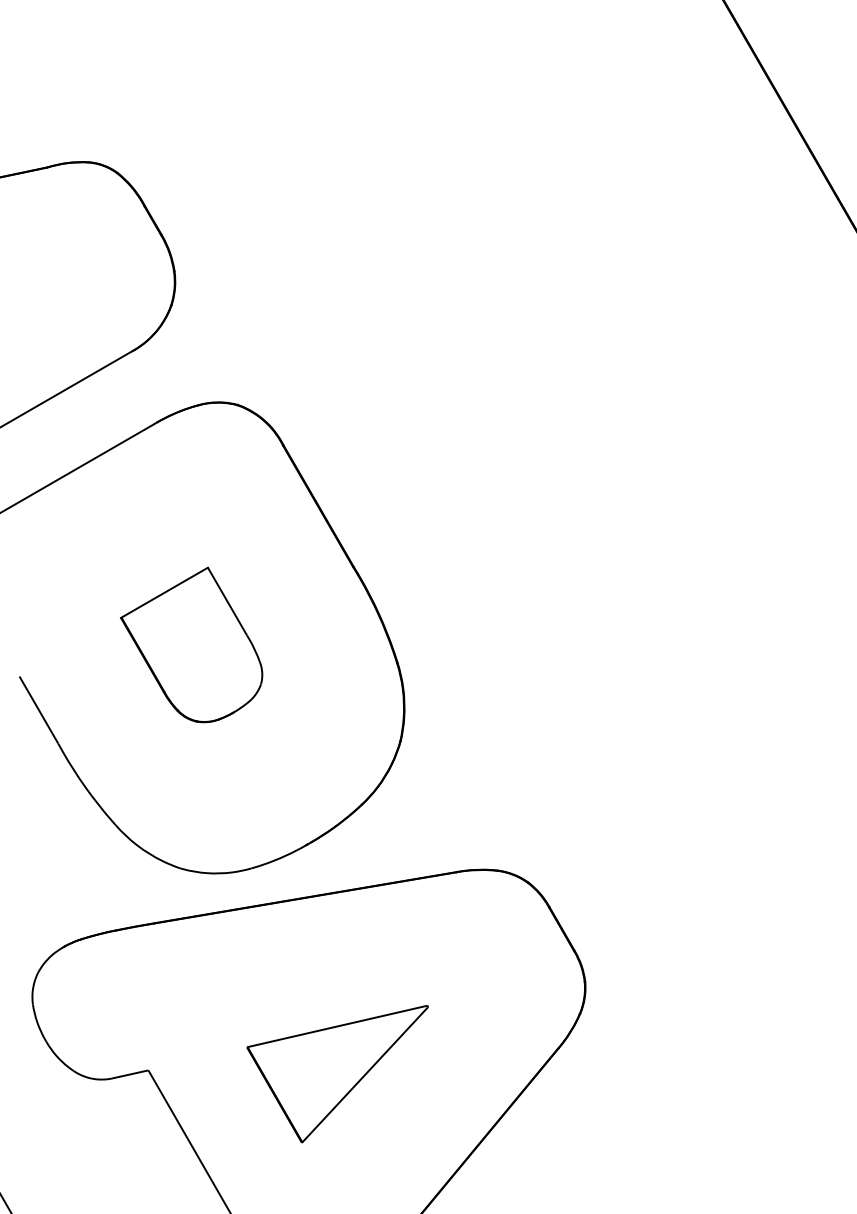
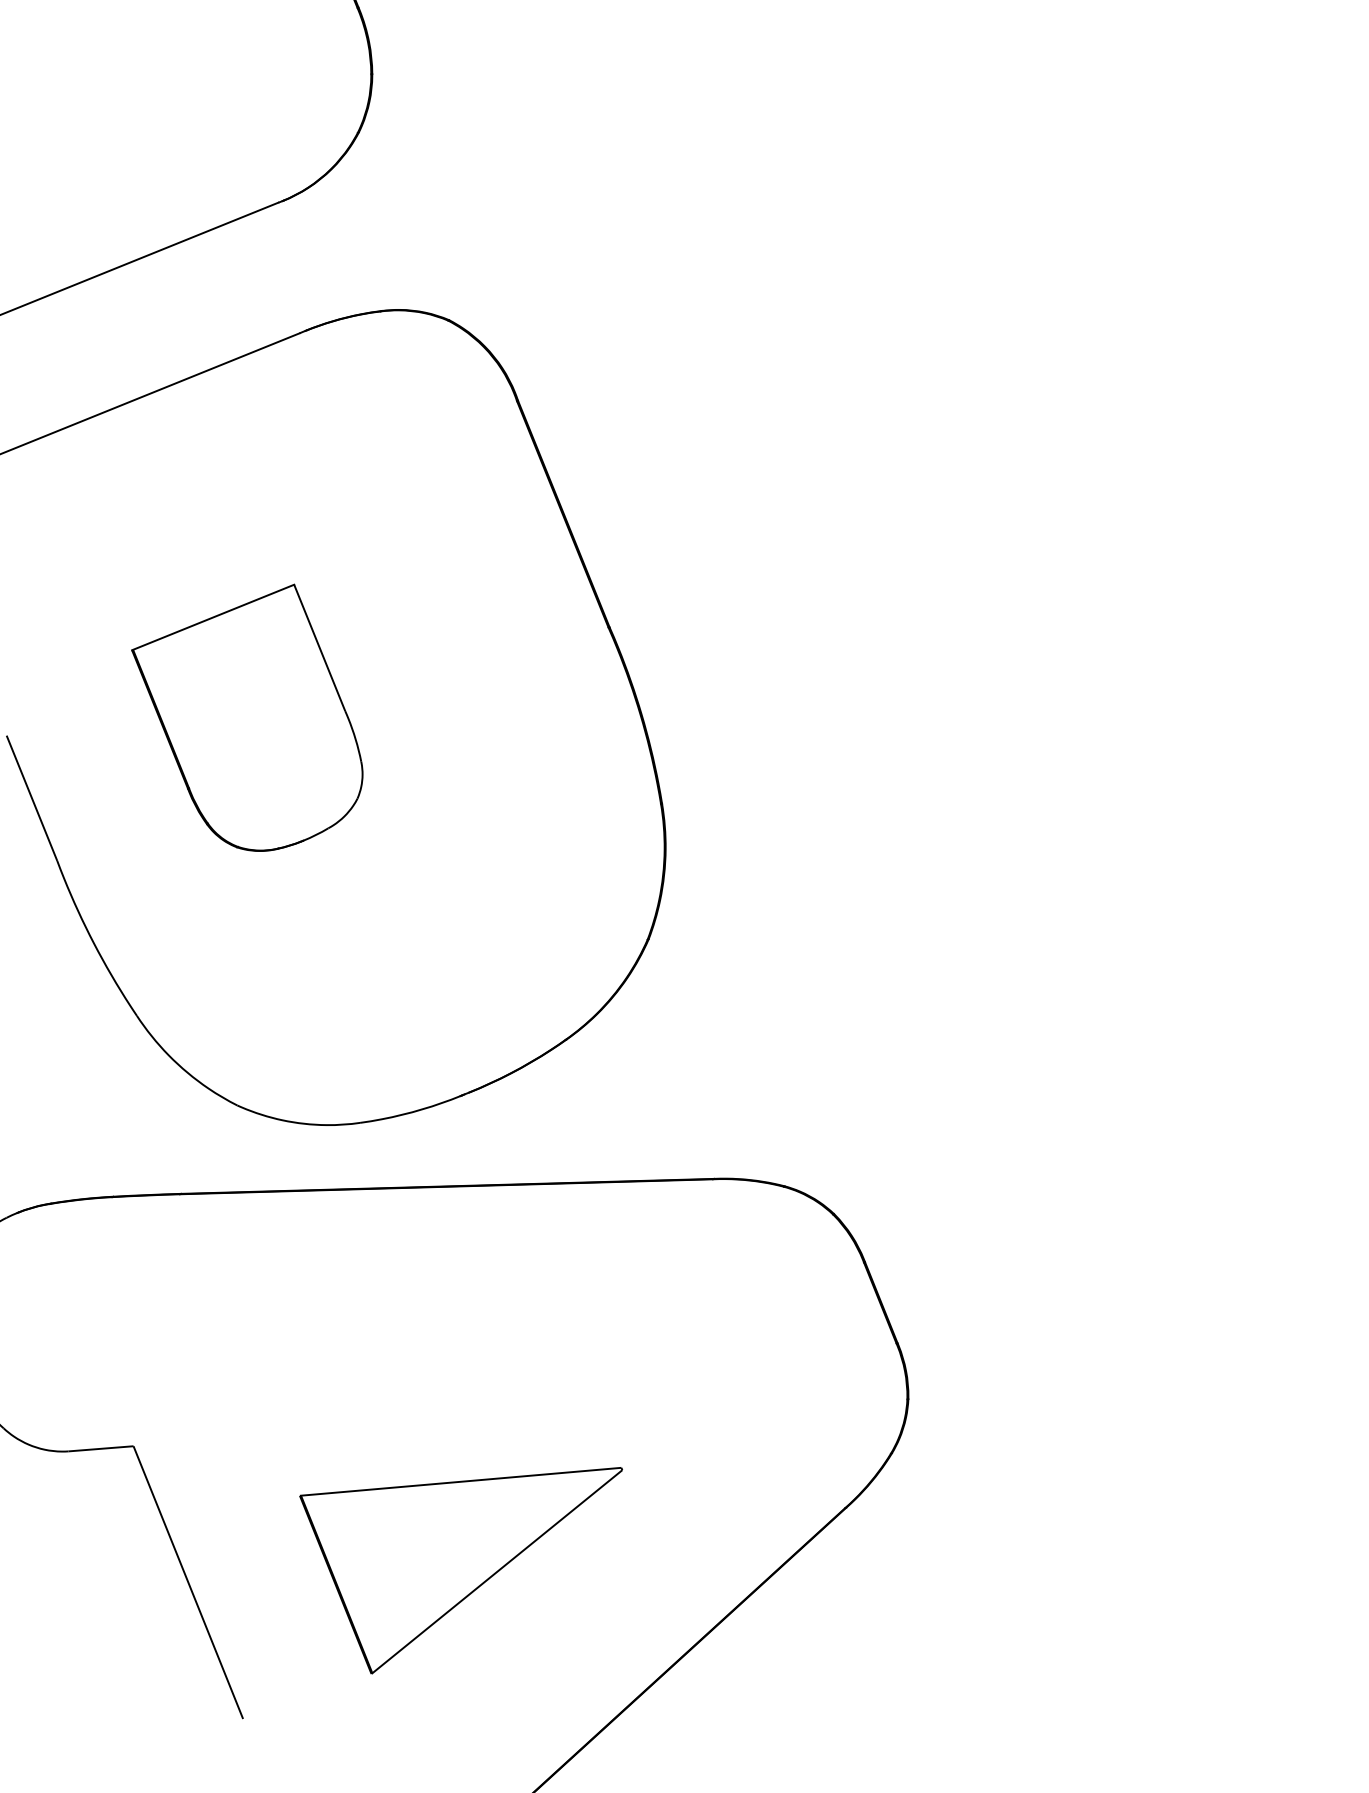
part: (191, 644) -> (247, 713), moved
part: (337, 1074) -> (449, 1564), moved

